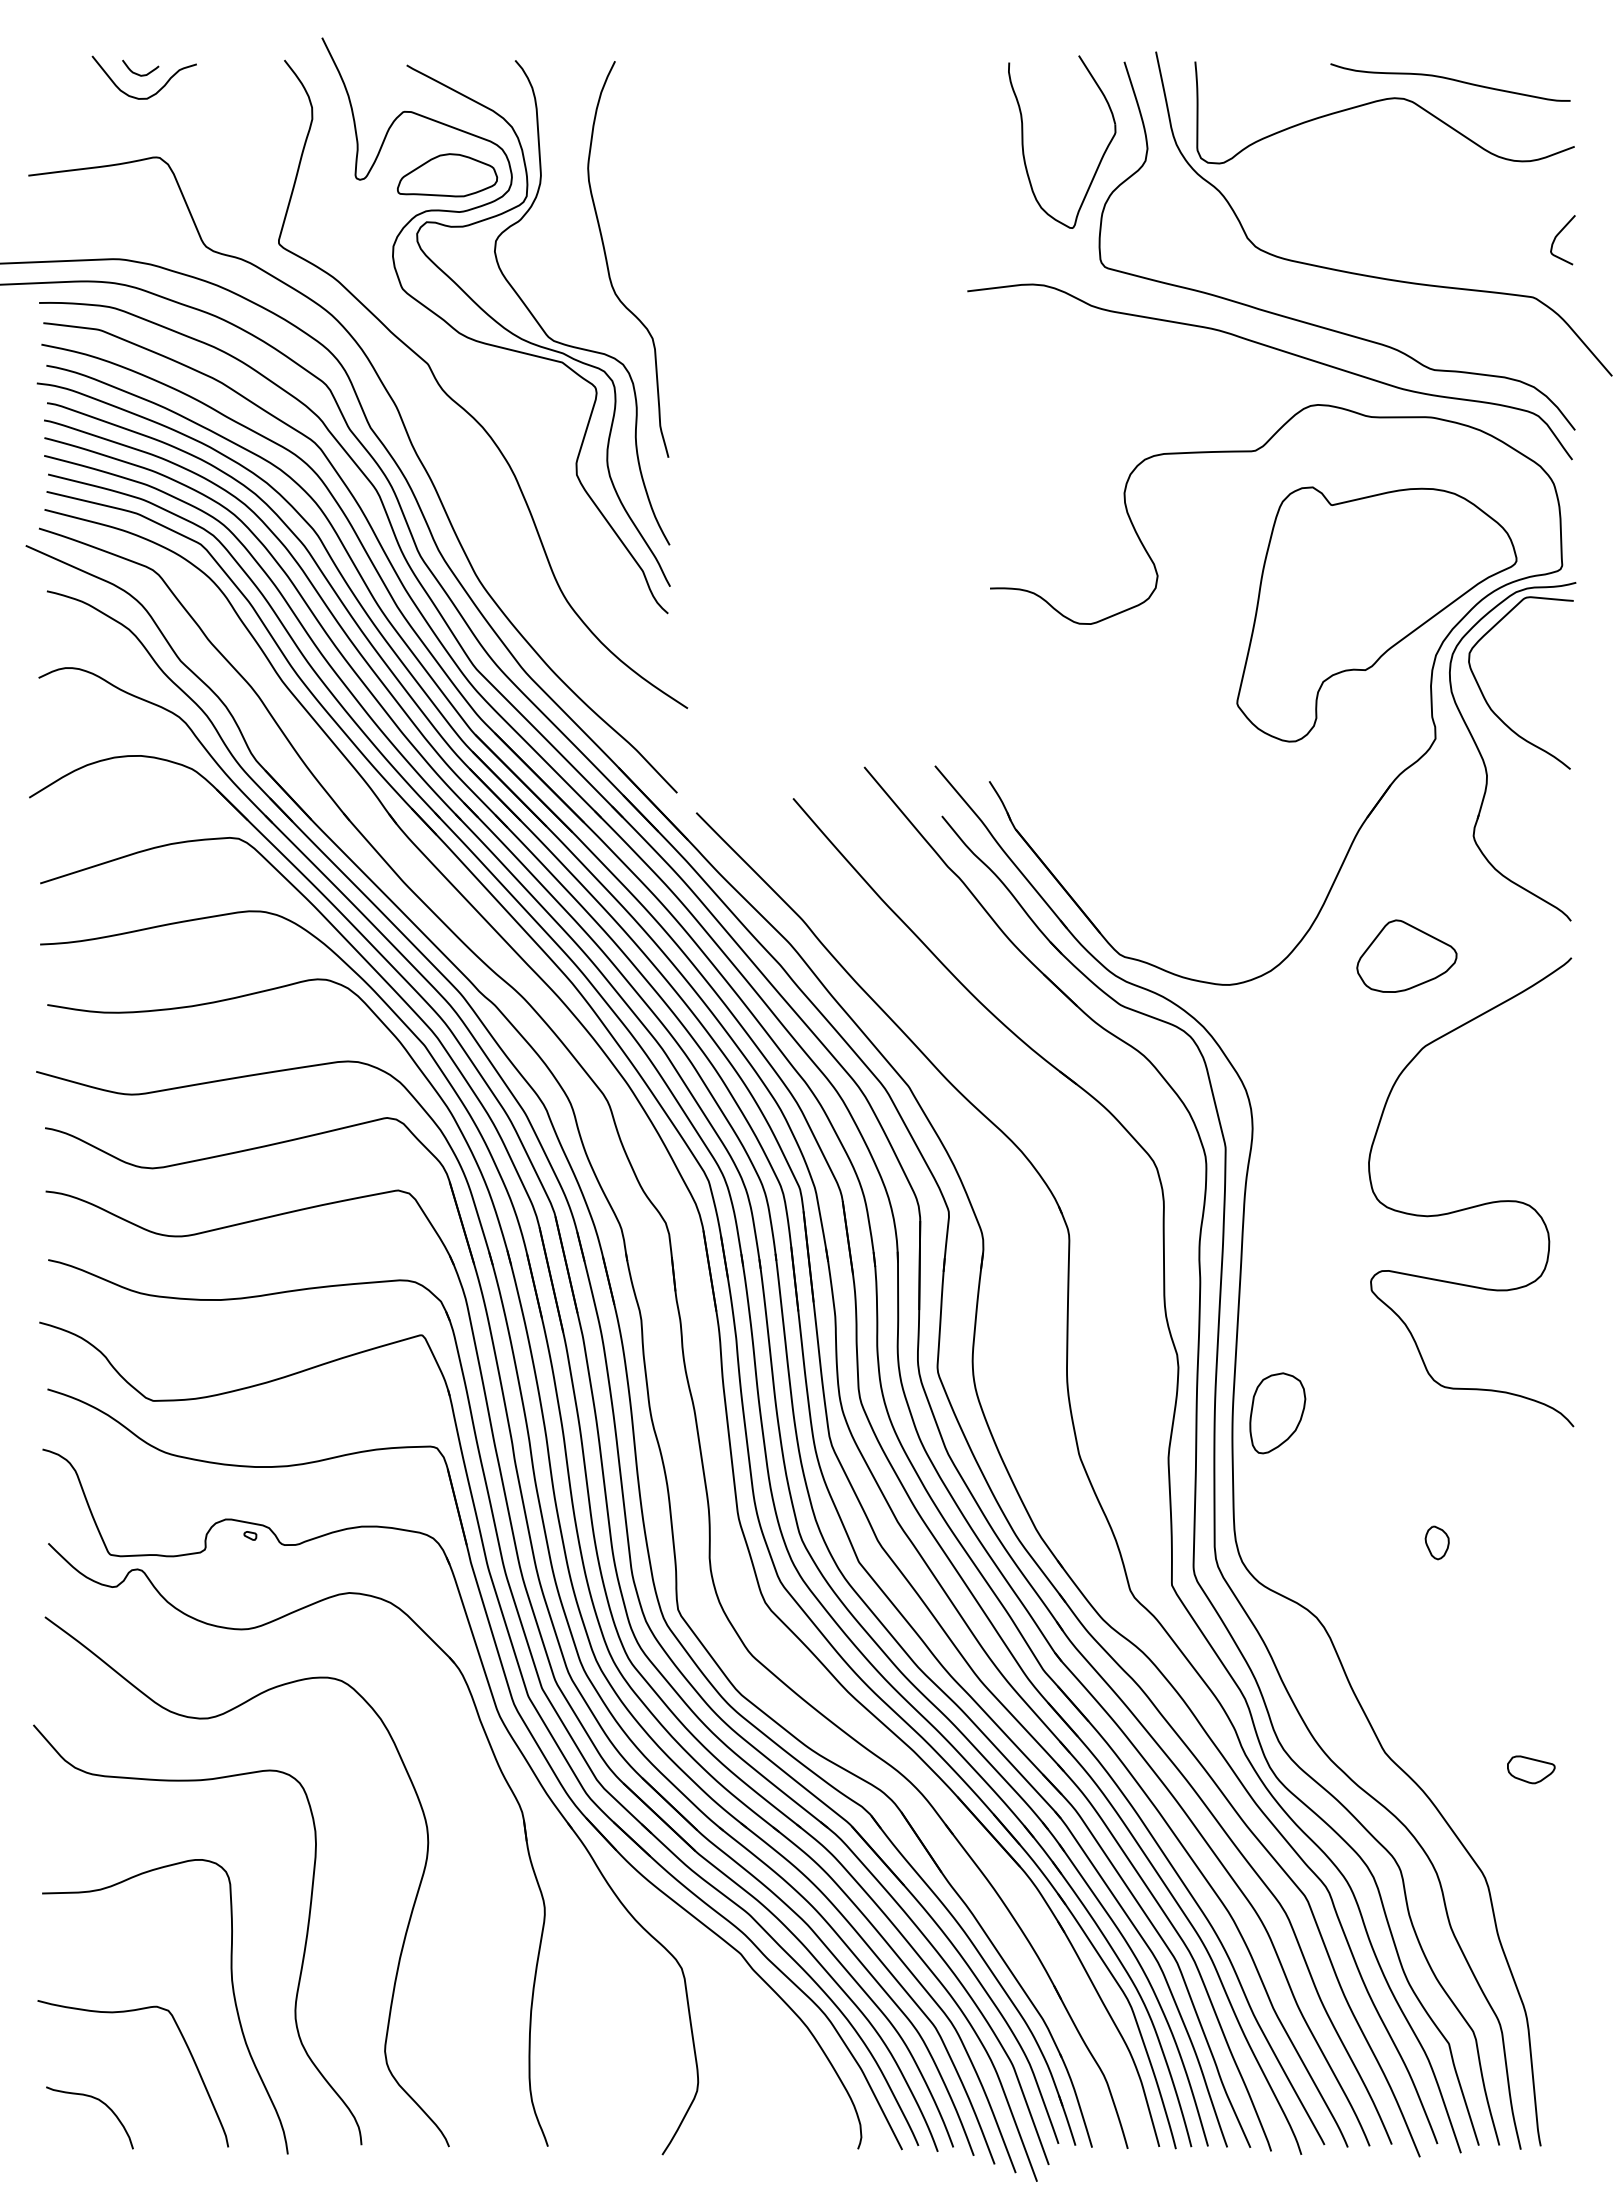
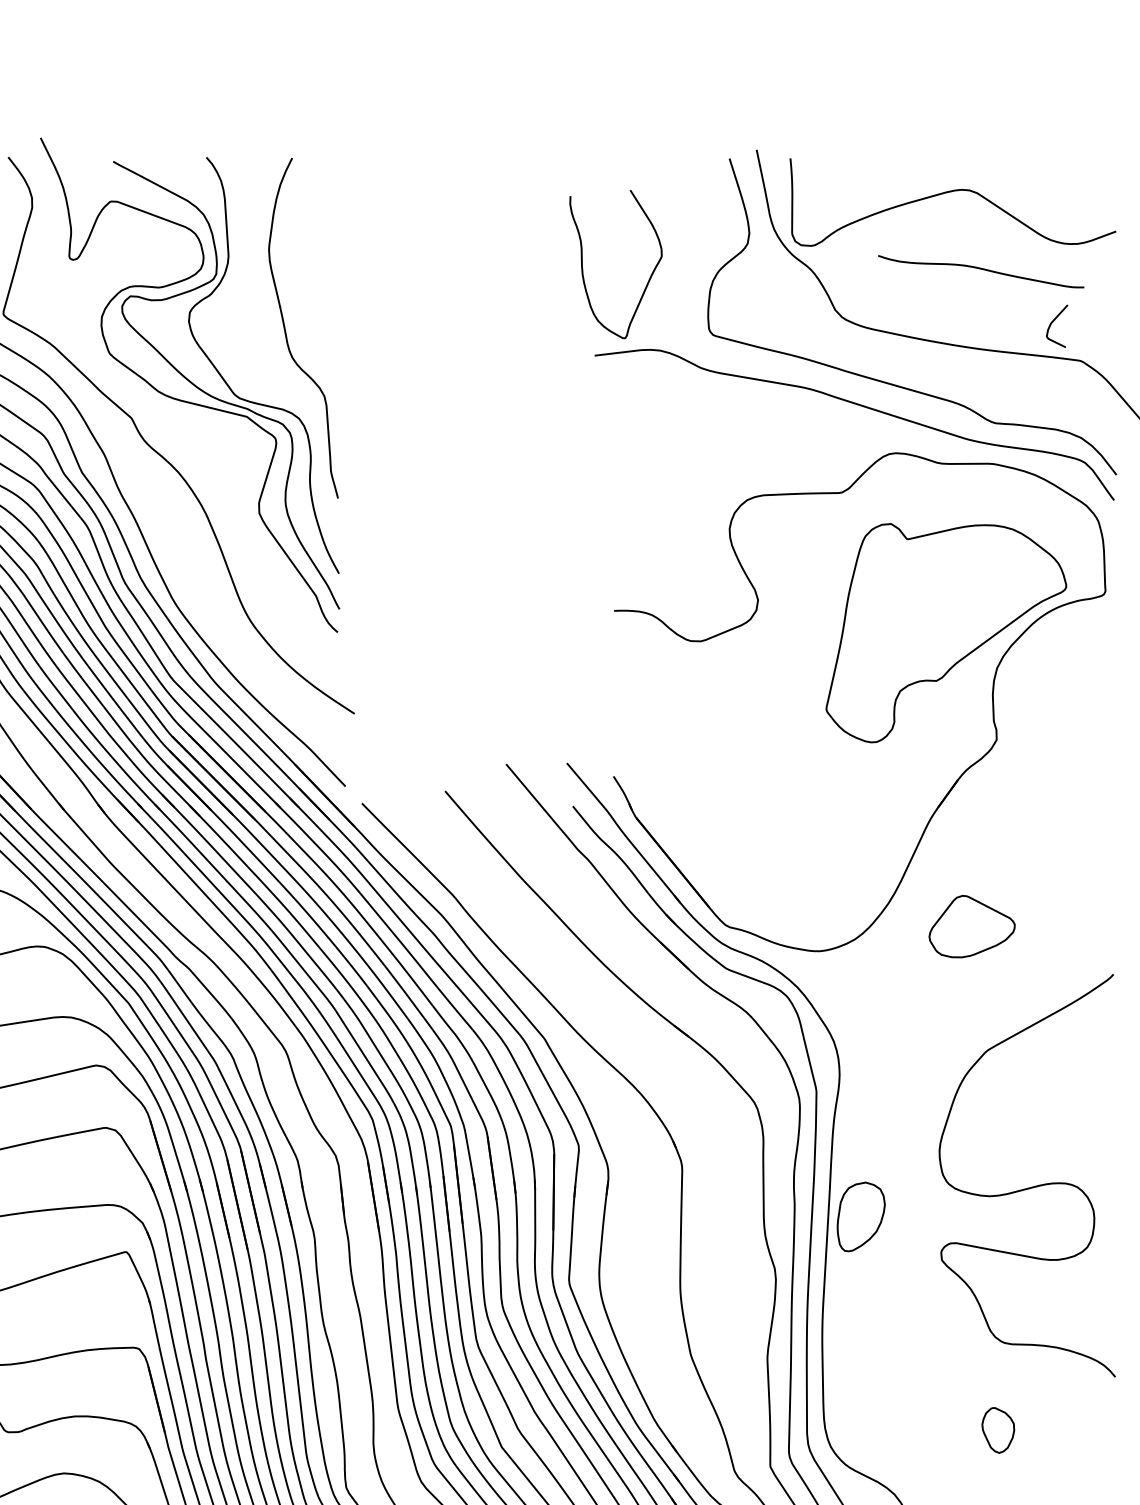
curve: (1451, 80) -> (982, 269), moved
part: (1023, 141) -> (582, 263), moved
part: (447, 175) -> (148, 256), removed
curve: (1558, 235) -> (1053, 322), moved
part: (1520, 738) -> (1069, 739), removed
curve: (1474, 1205) -> (1030, 1187), moved
part: (1277, 1413) -> (861, 1217), moved
part: (1436, 1542) -> (997, 1430), size x1.6

